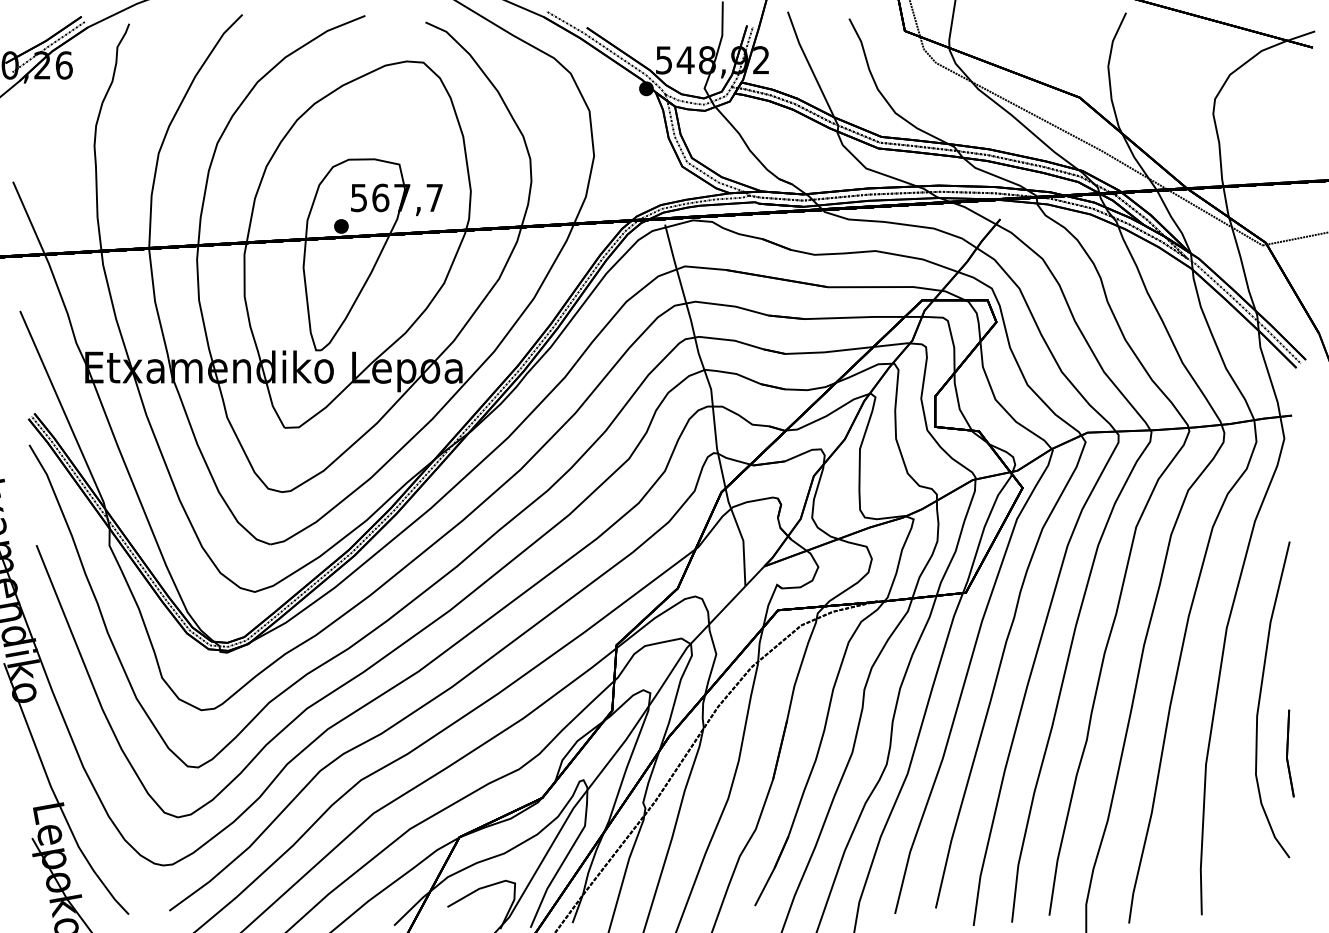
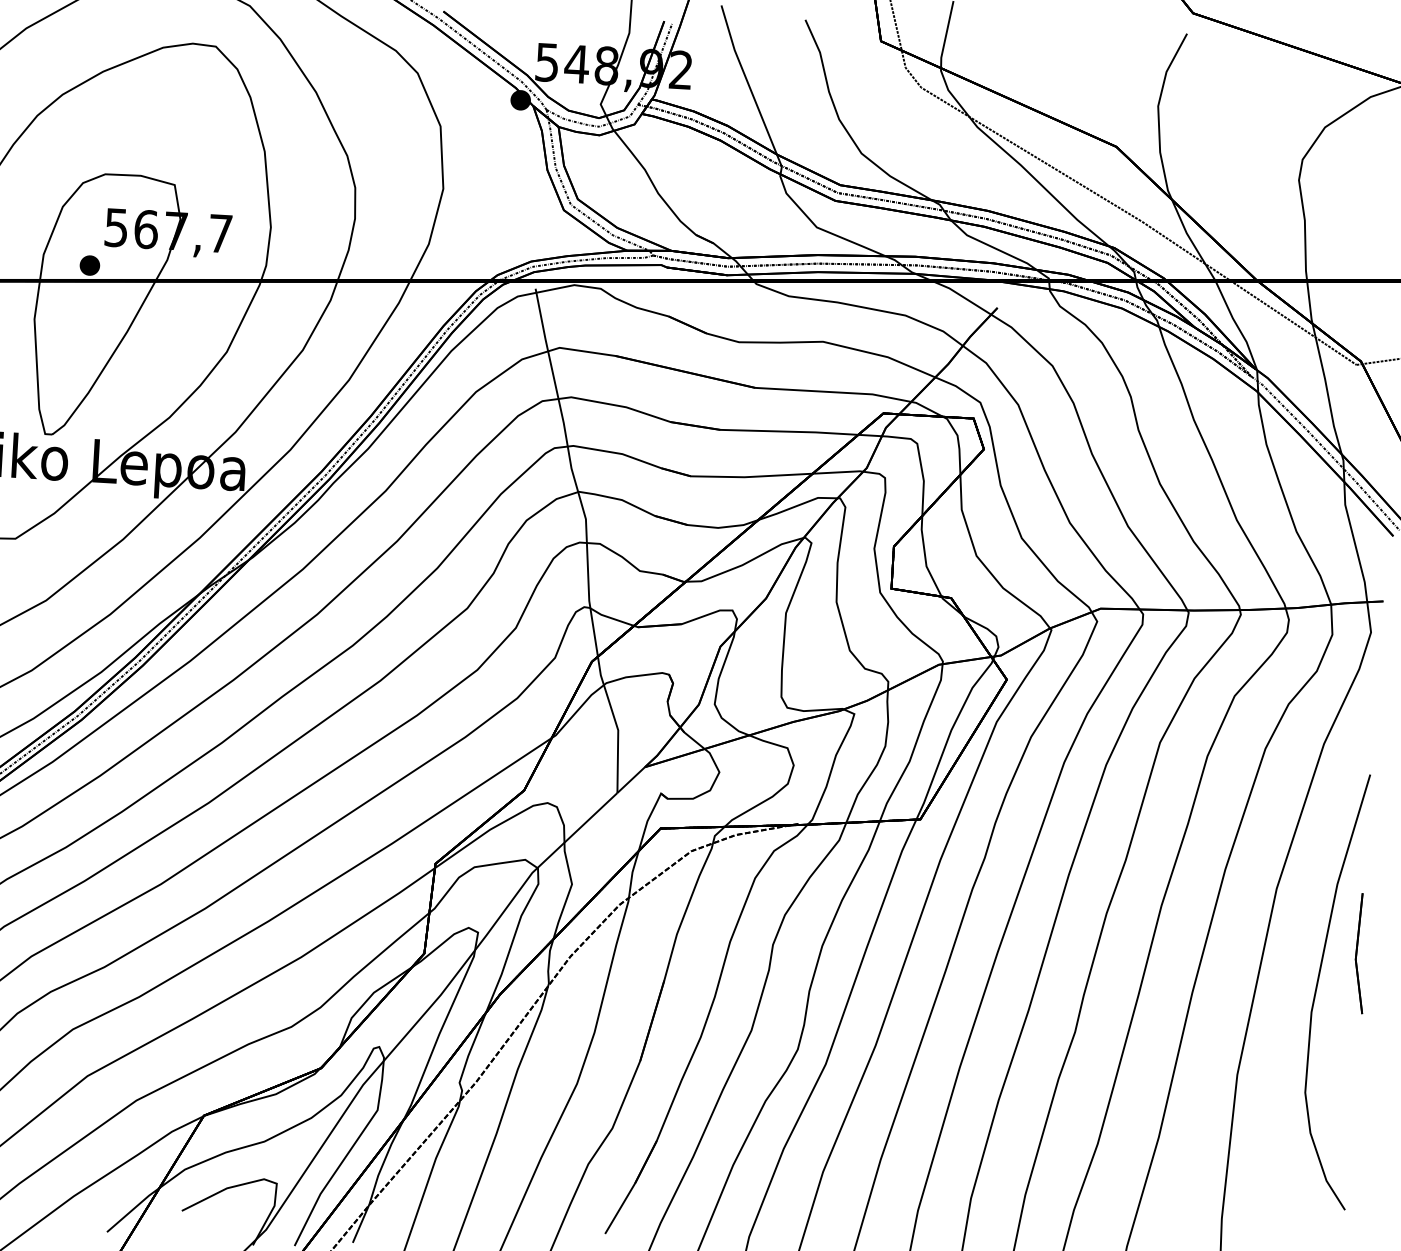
part: (1290, 753) -> (1361, 953), moved

